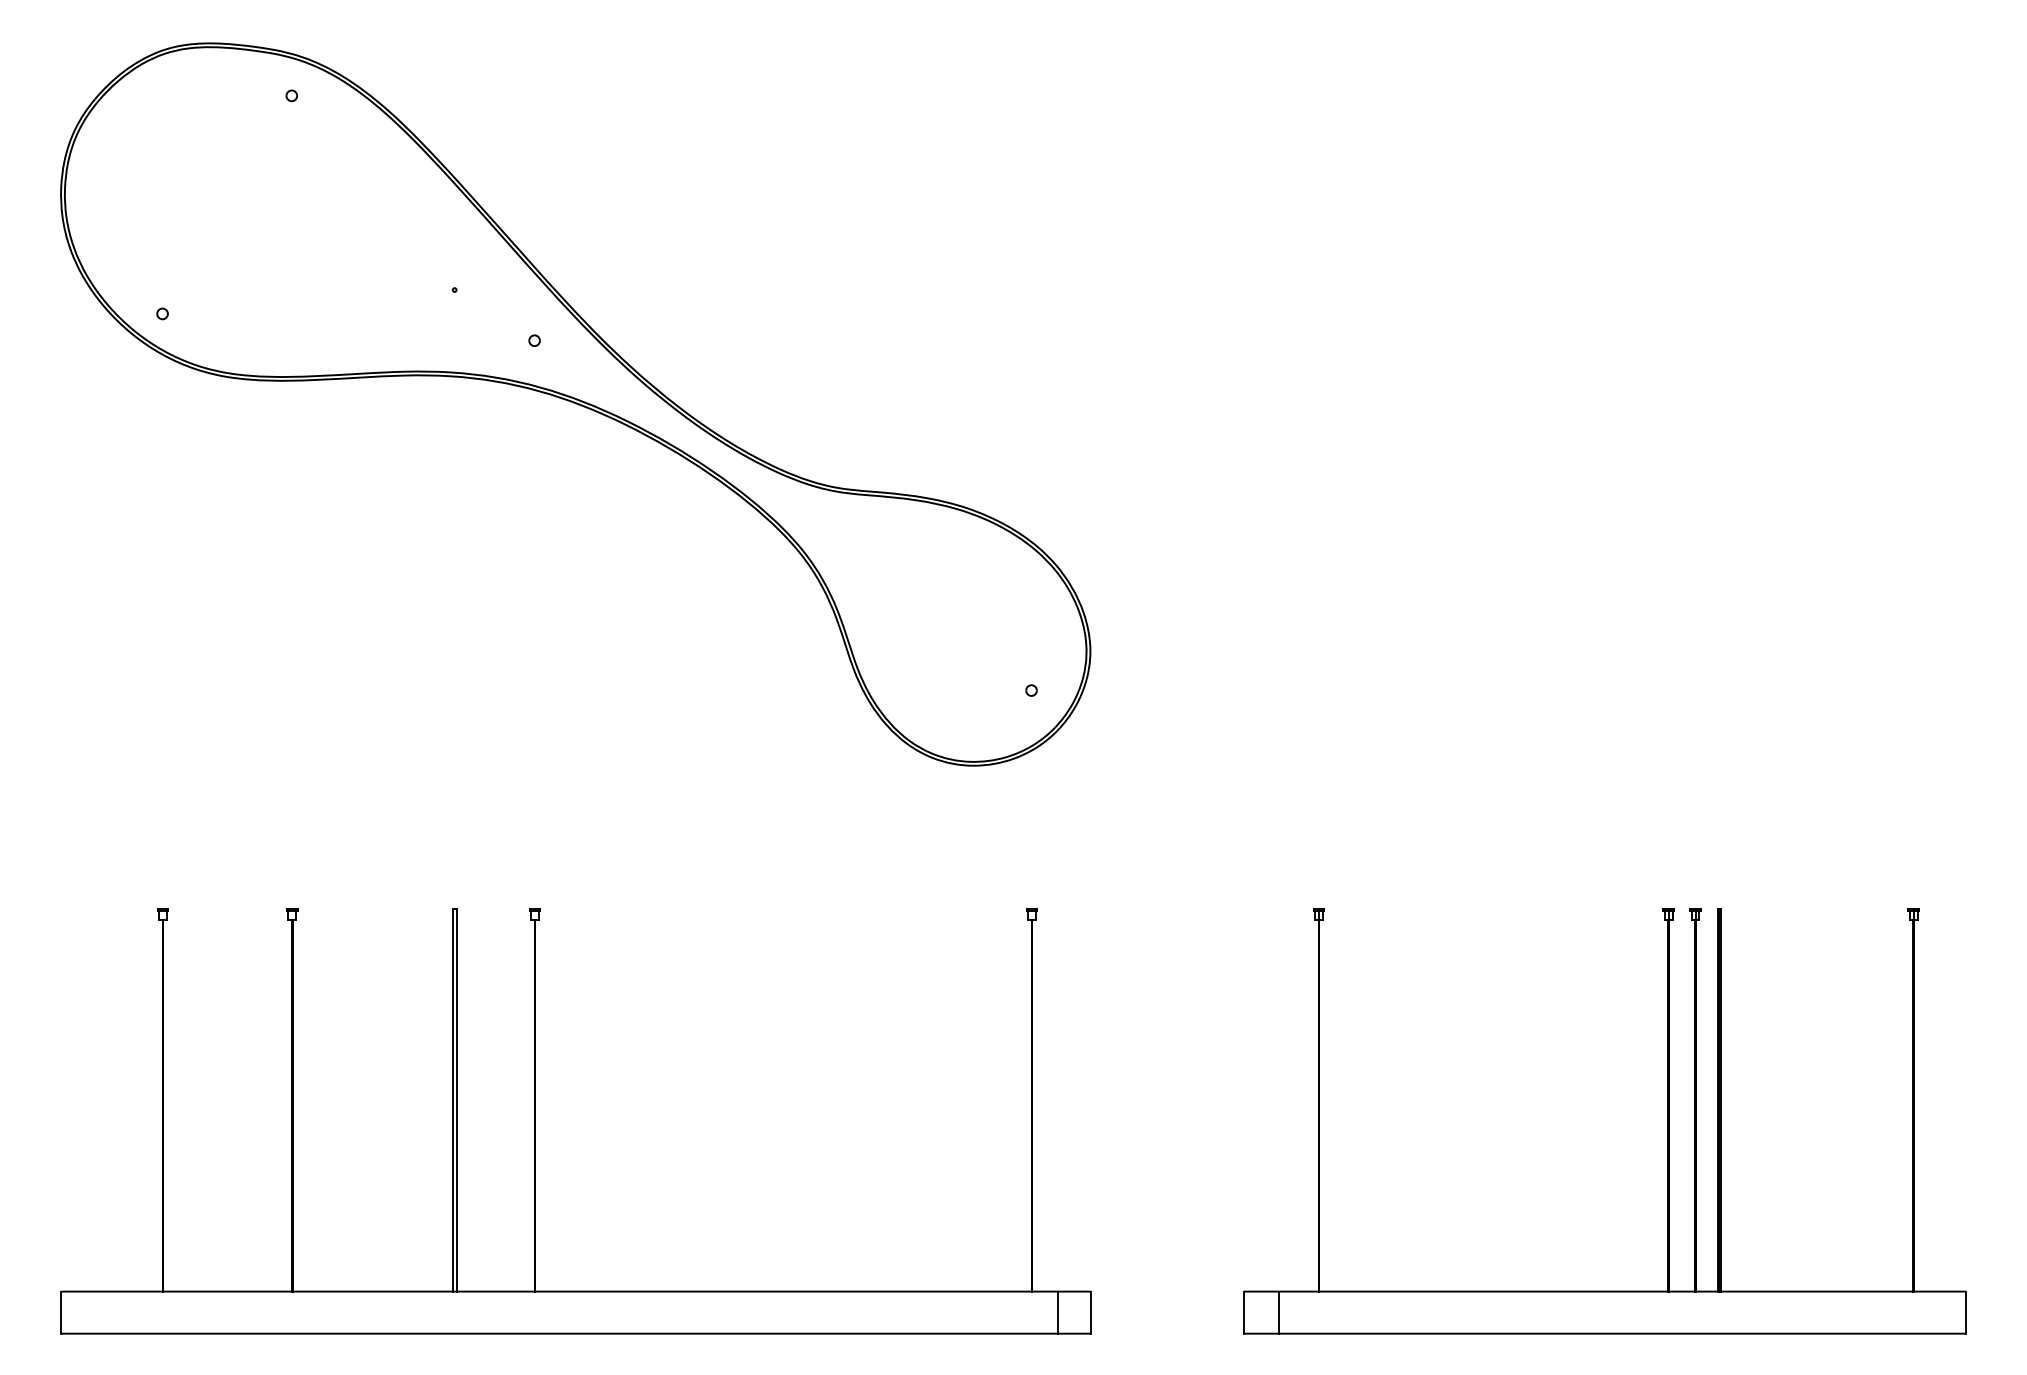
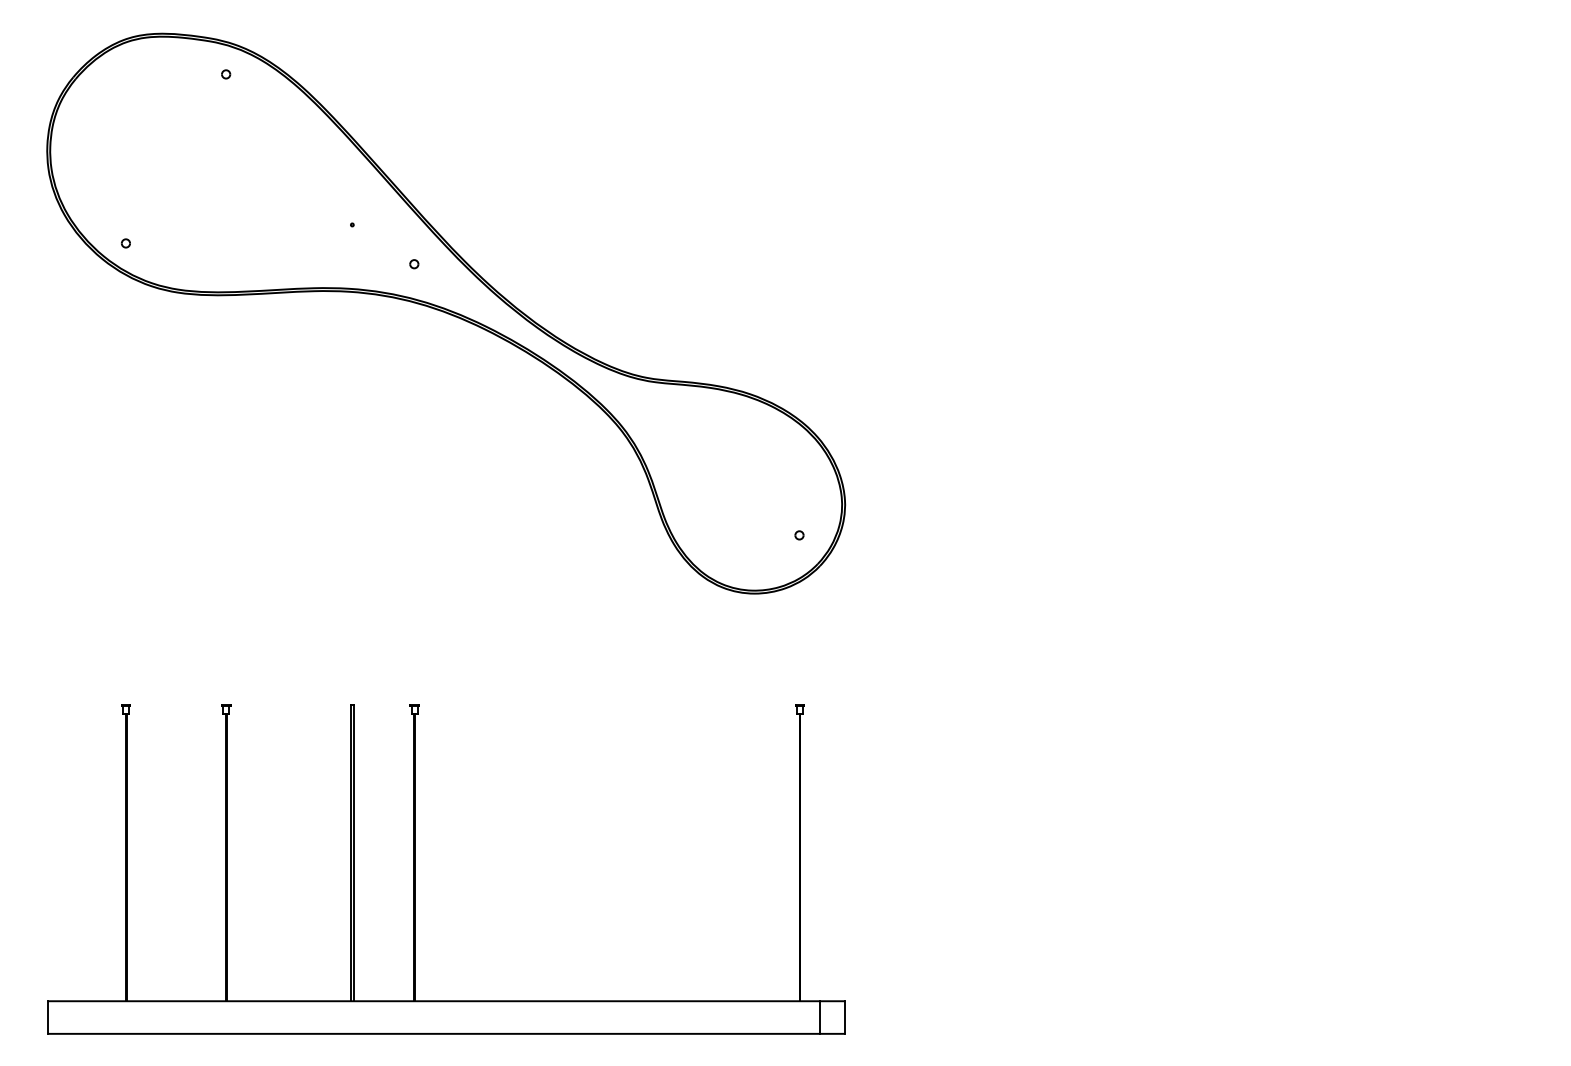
part: (1667, 1121) -> (1292, 869), removed

